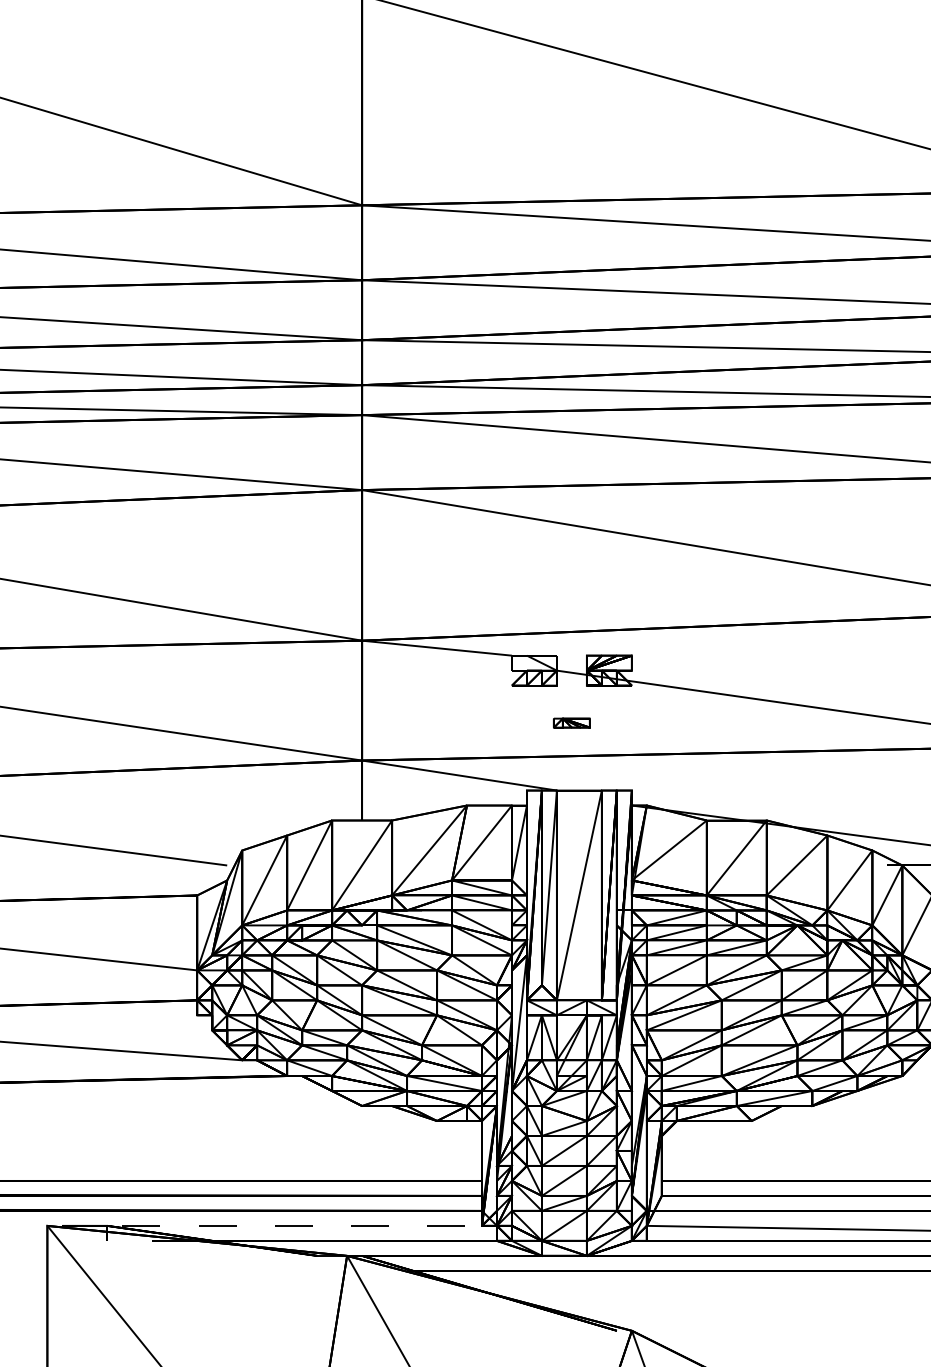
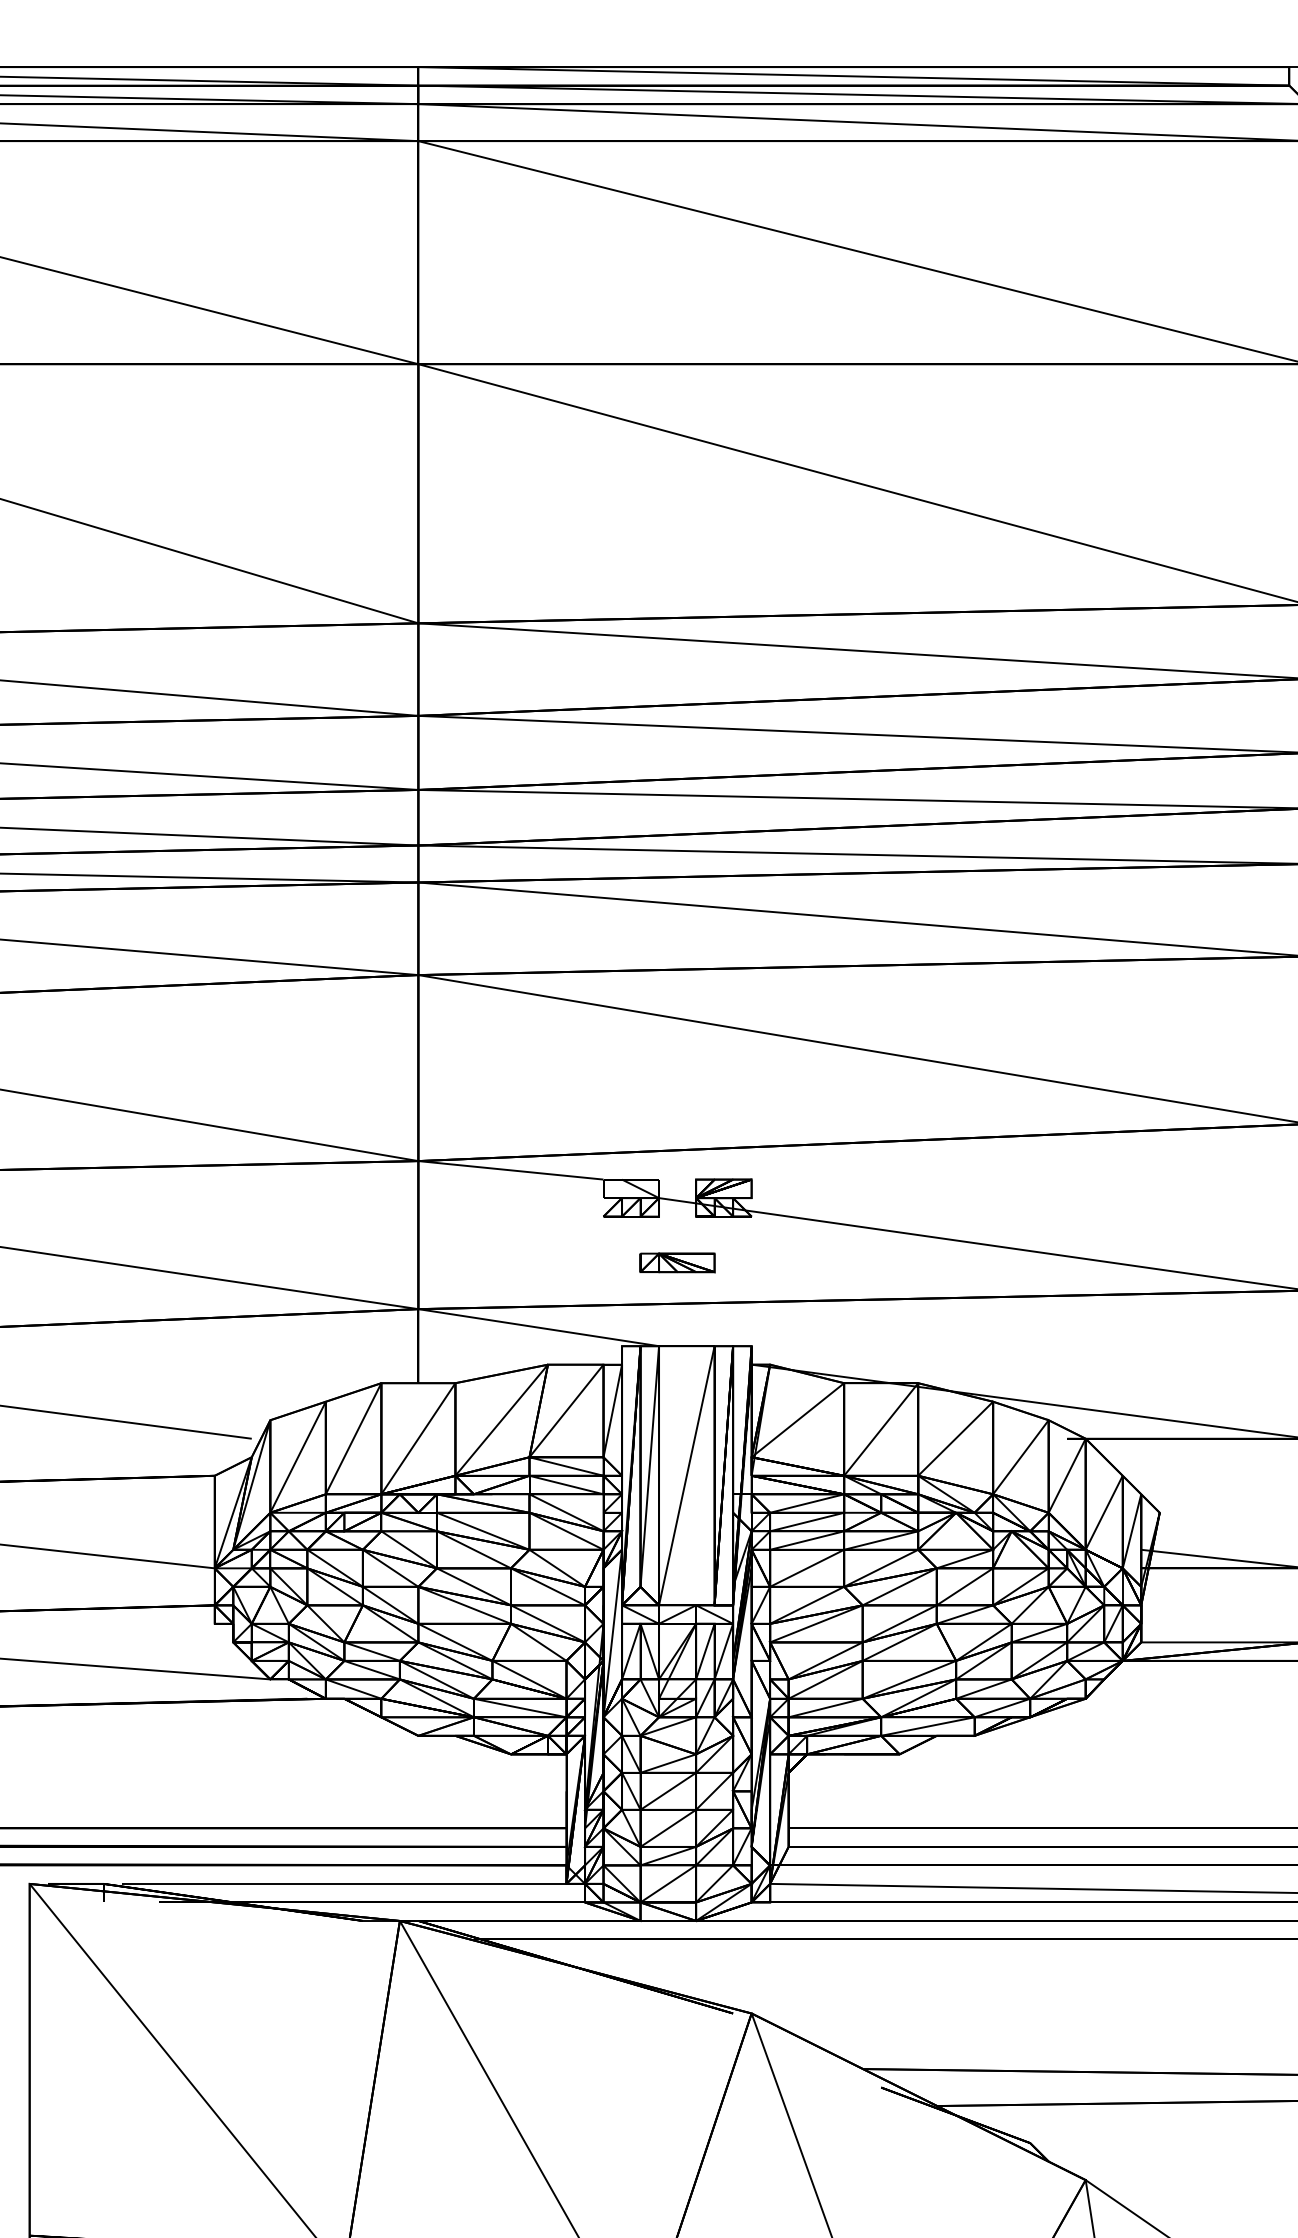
part: (571, 722) -> (677, 1262), size x1.67
line: (310, 1225) -> (354, 1883), dashed -> solid

